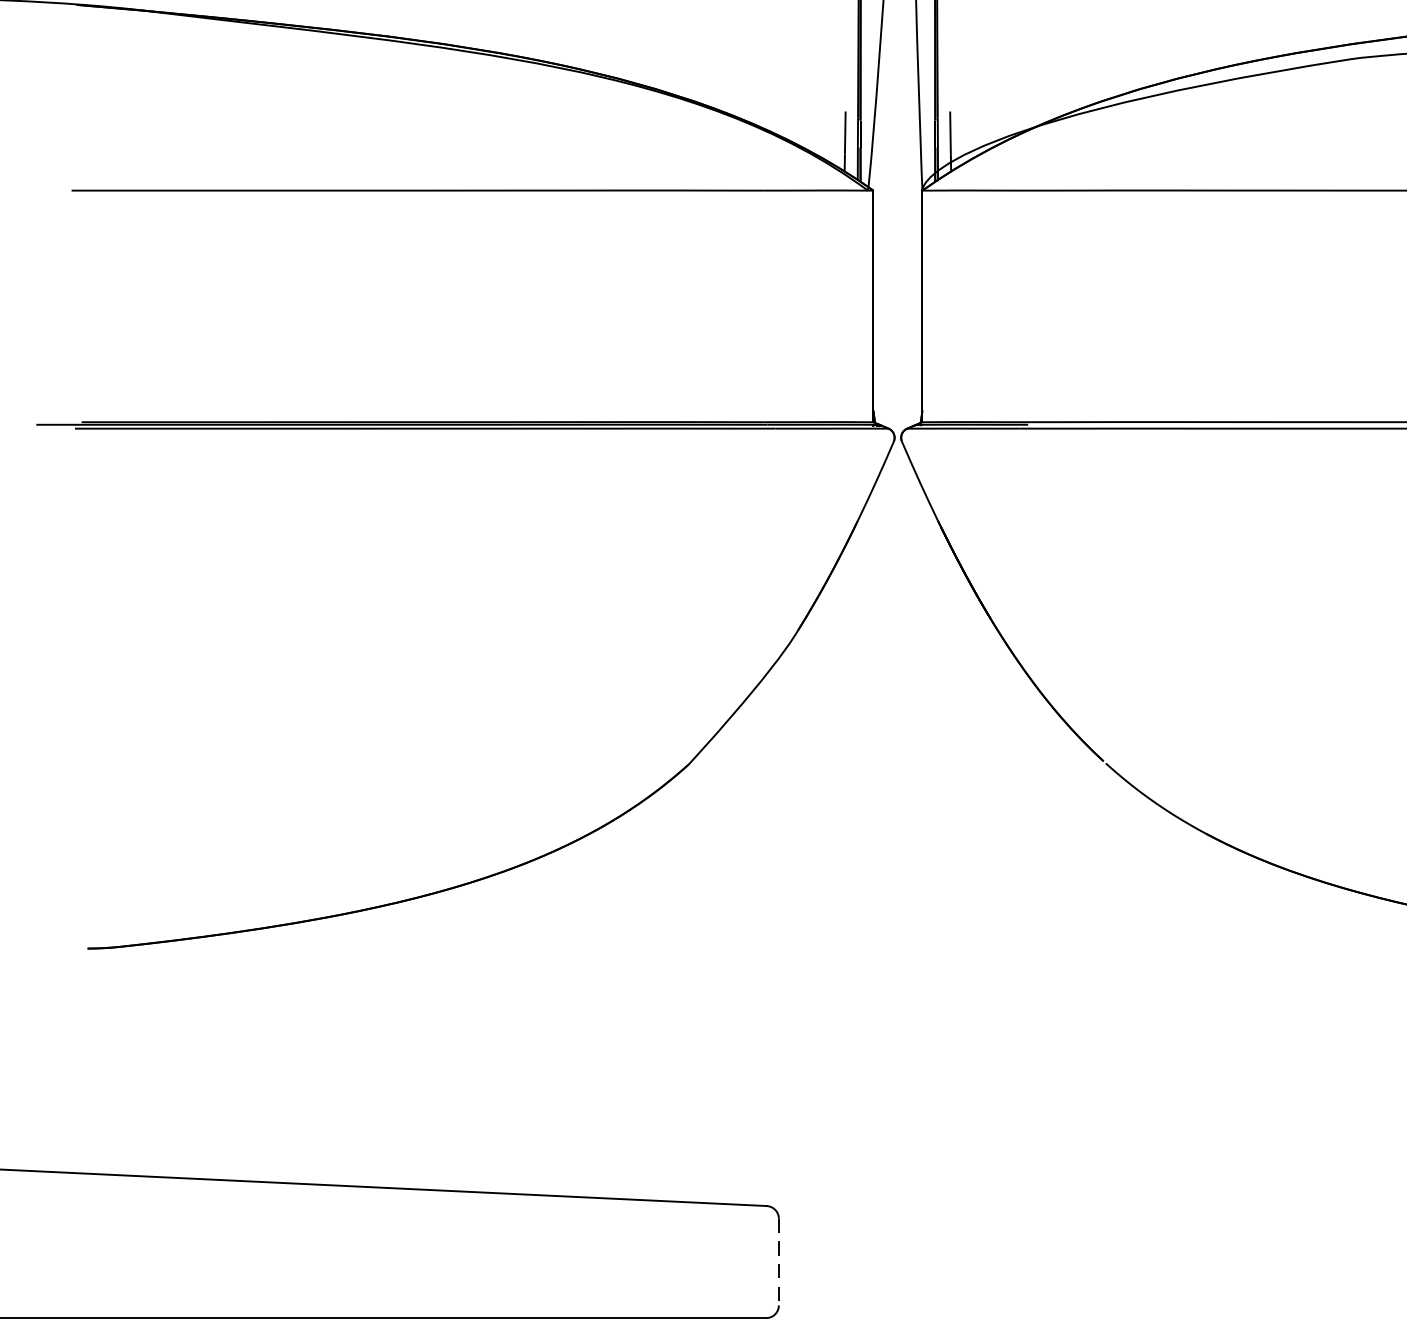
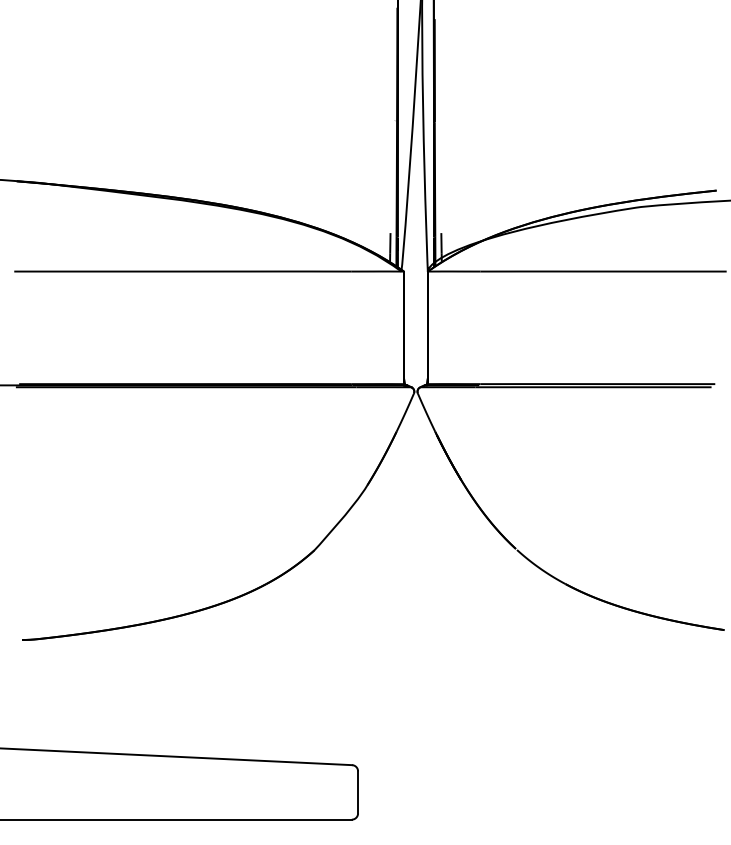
line: (779, 1262) -> (358, 792), dashed -> solid

